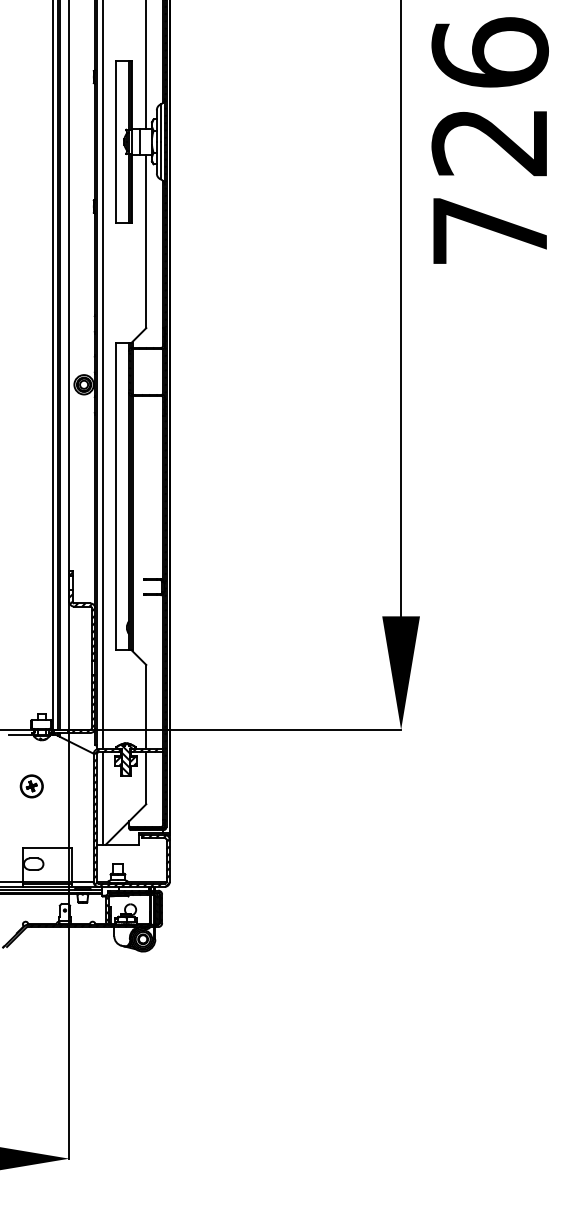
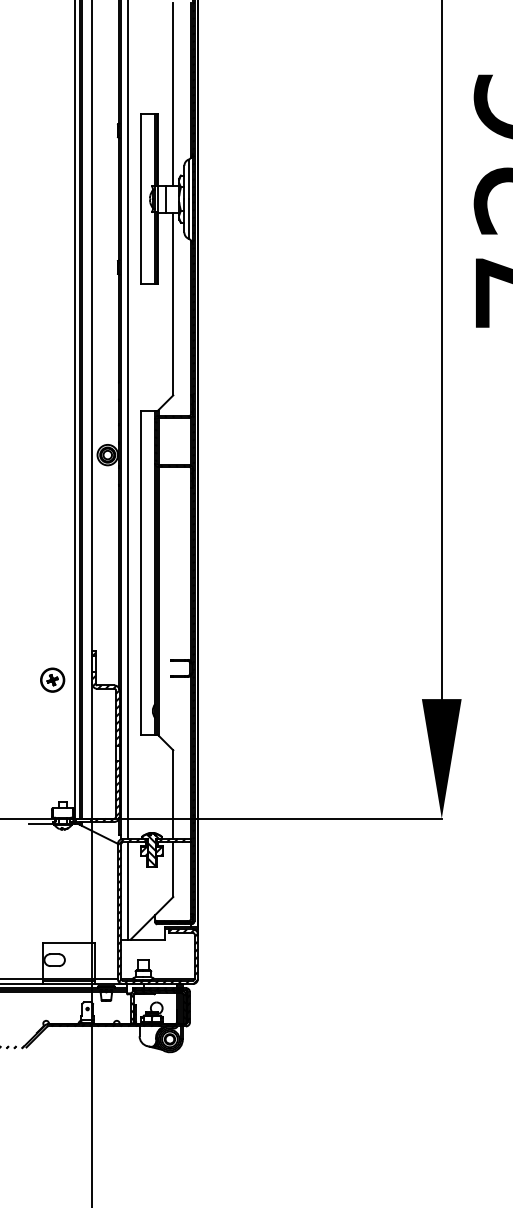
part: (31, 786) -> (52, 680), moved

